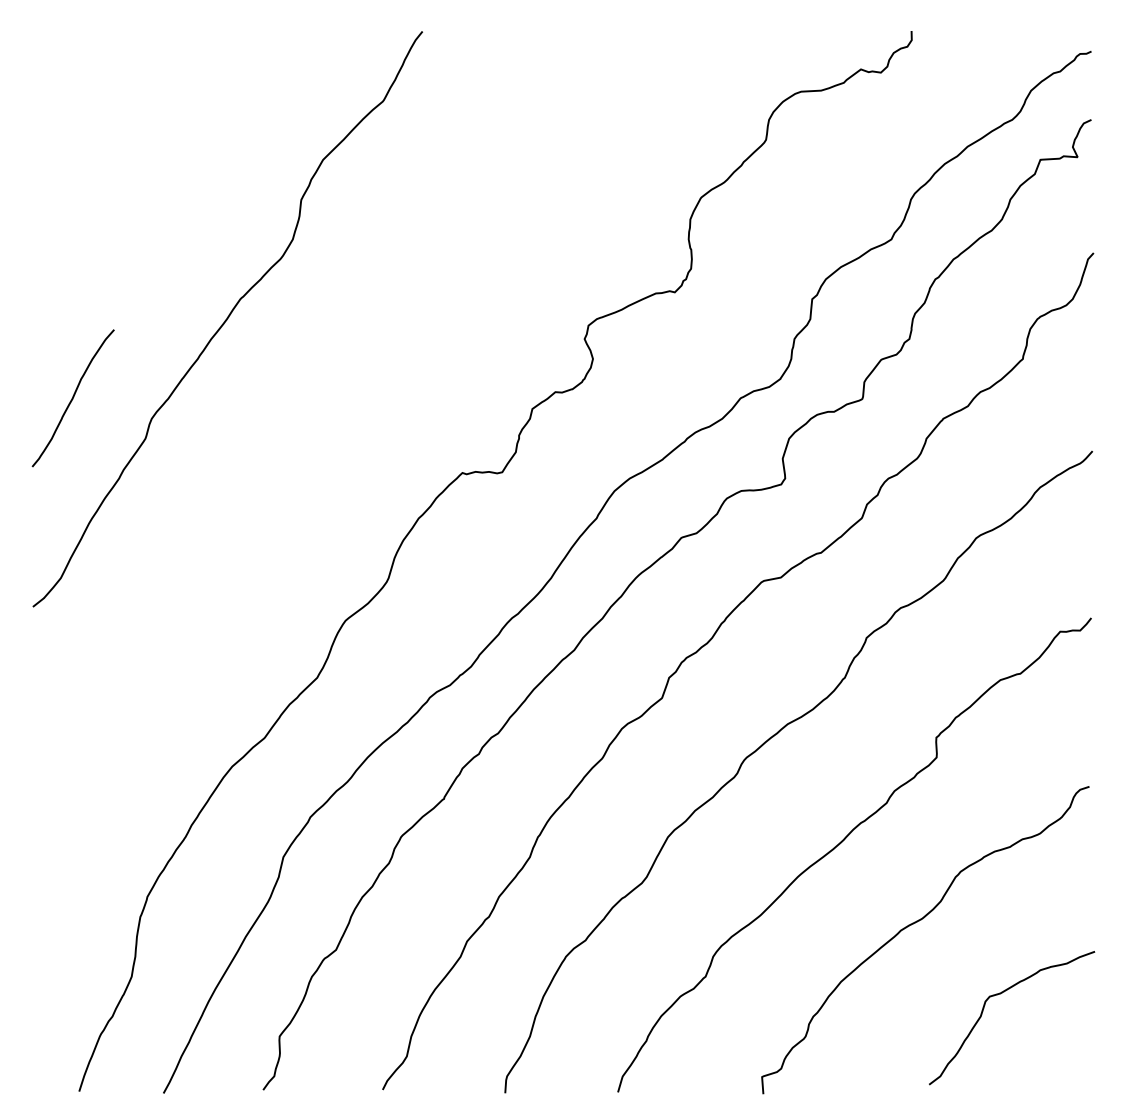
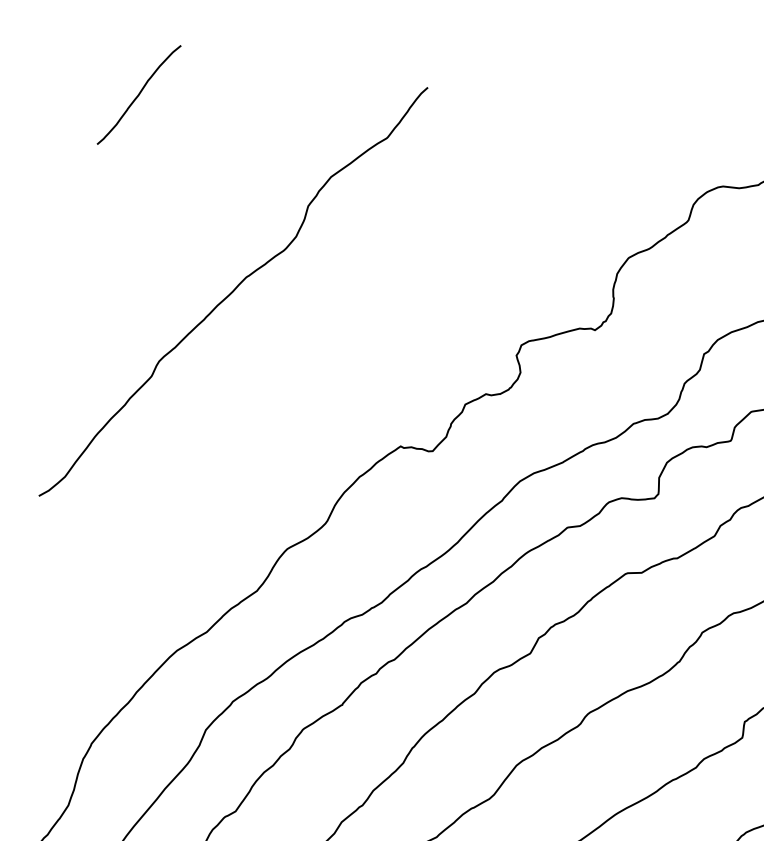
curve: (72, 398) -> (138, 95), moved

